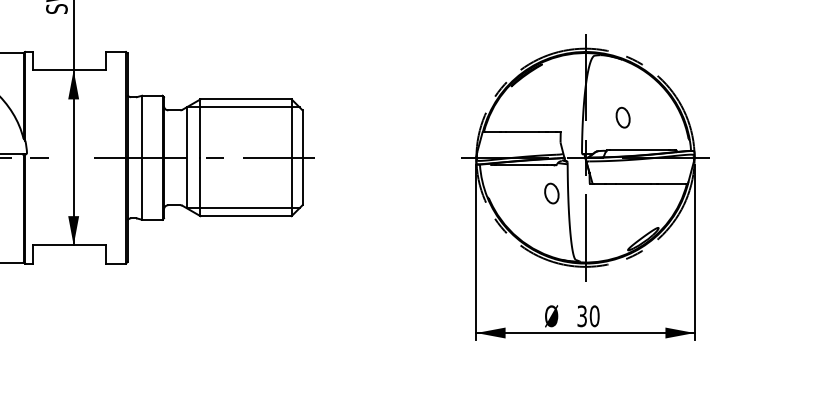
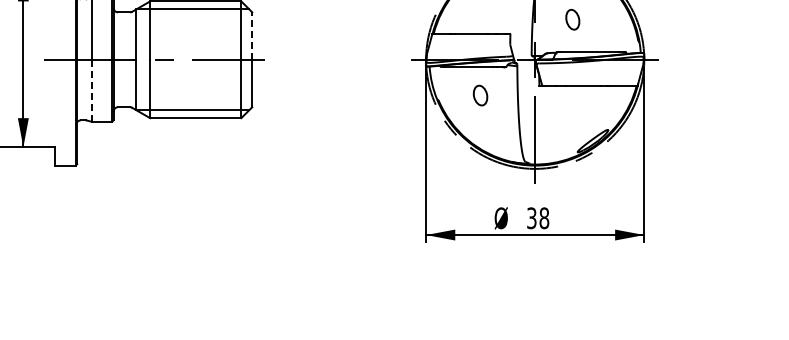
line: (302, 134) -> (252, 36), solid -> dashed
line: (142, 188) -> (92, 90), solid -> dashed
part: (551, 193) -> (480, 95), moved
text: (594, 315) -> (544, 217), 30 -> 38

